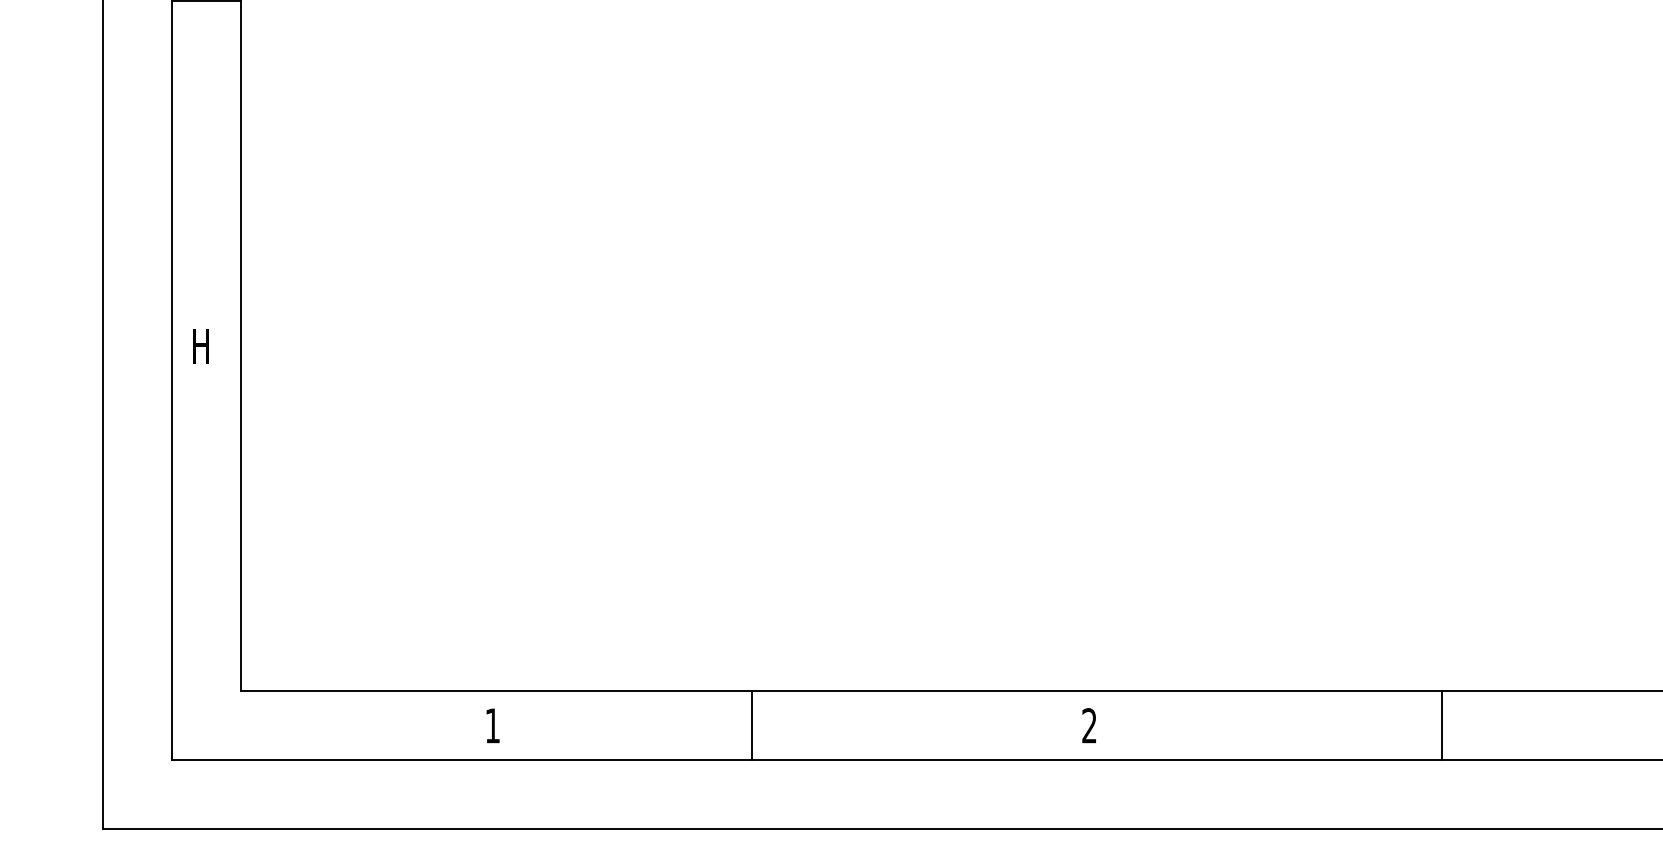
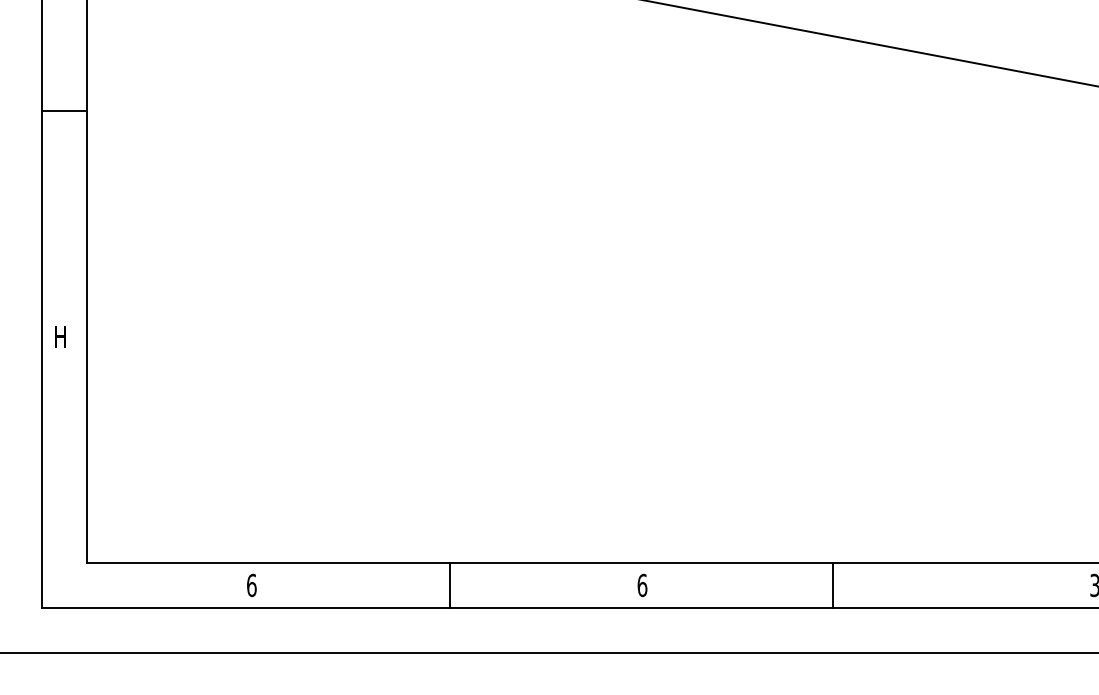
text: (492, 725) -> (251, 585), 1 -> 6
line: (752, 725) -> (450, 585), moved
text: (1089, 725) -> (642, 585), 2 -> 6
line: (1442, 725) -> (833, 585), moved

